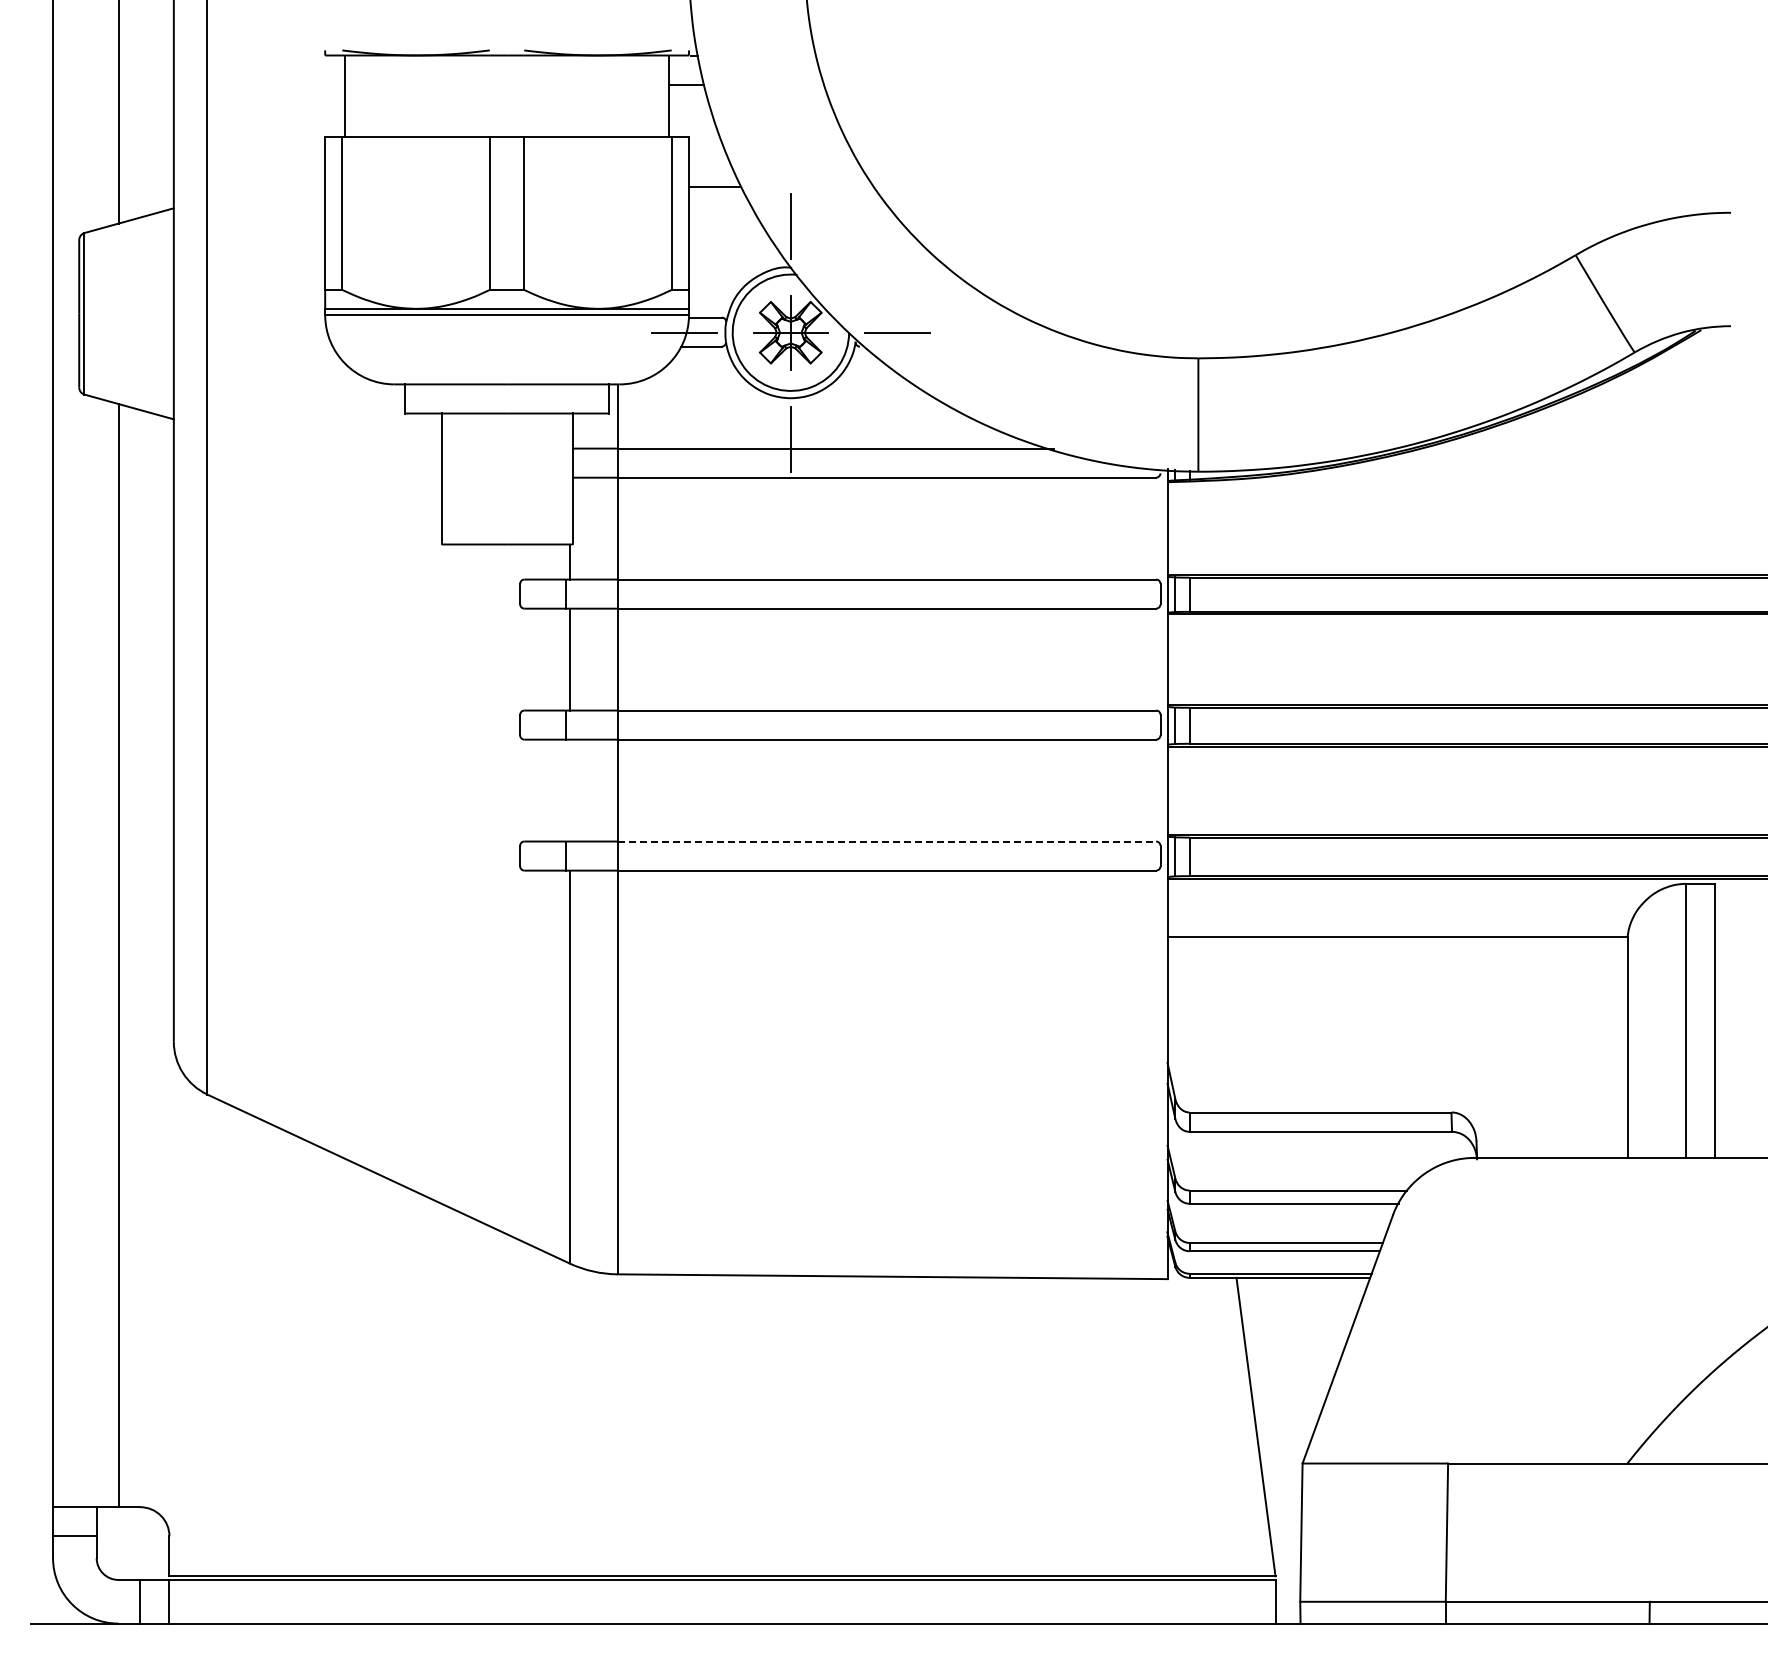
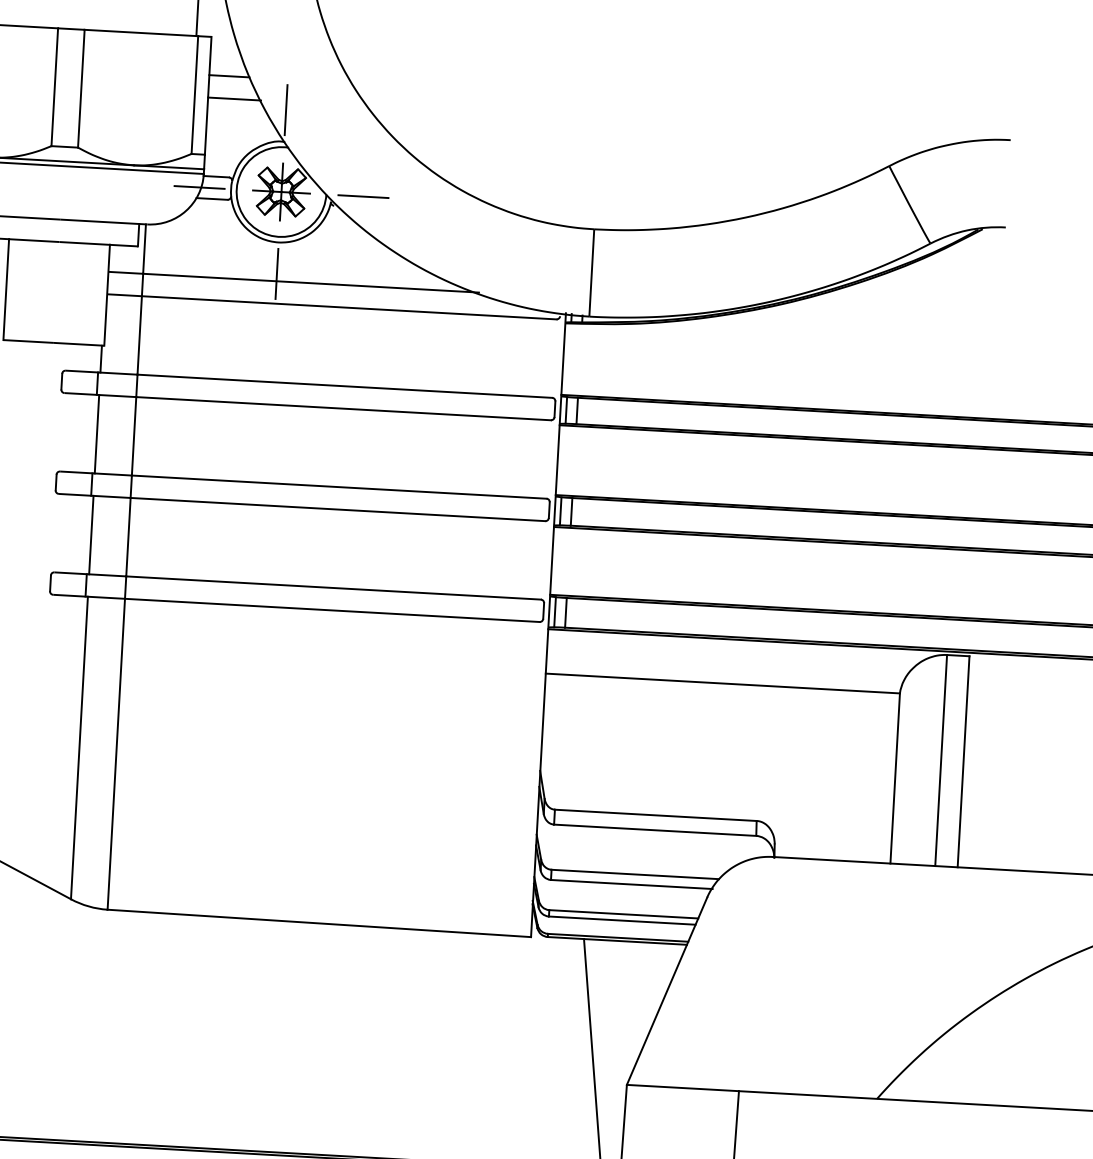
line: (723, 215) -> (234, 98), added
line: (569, 790) -> (91, 535), added
line: (887, 841) -> (334, 588), dashed -> solid

